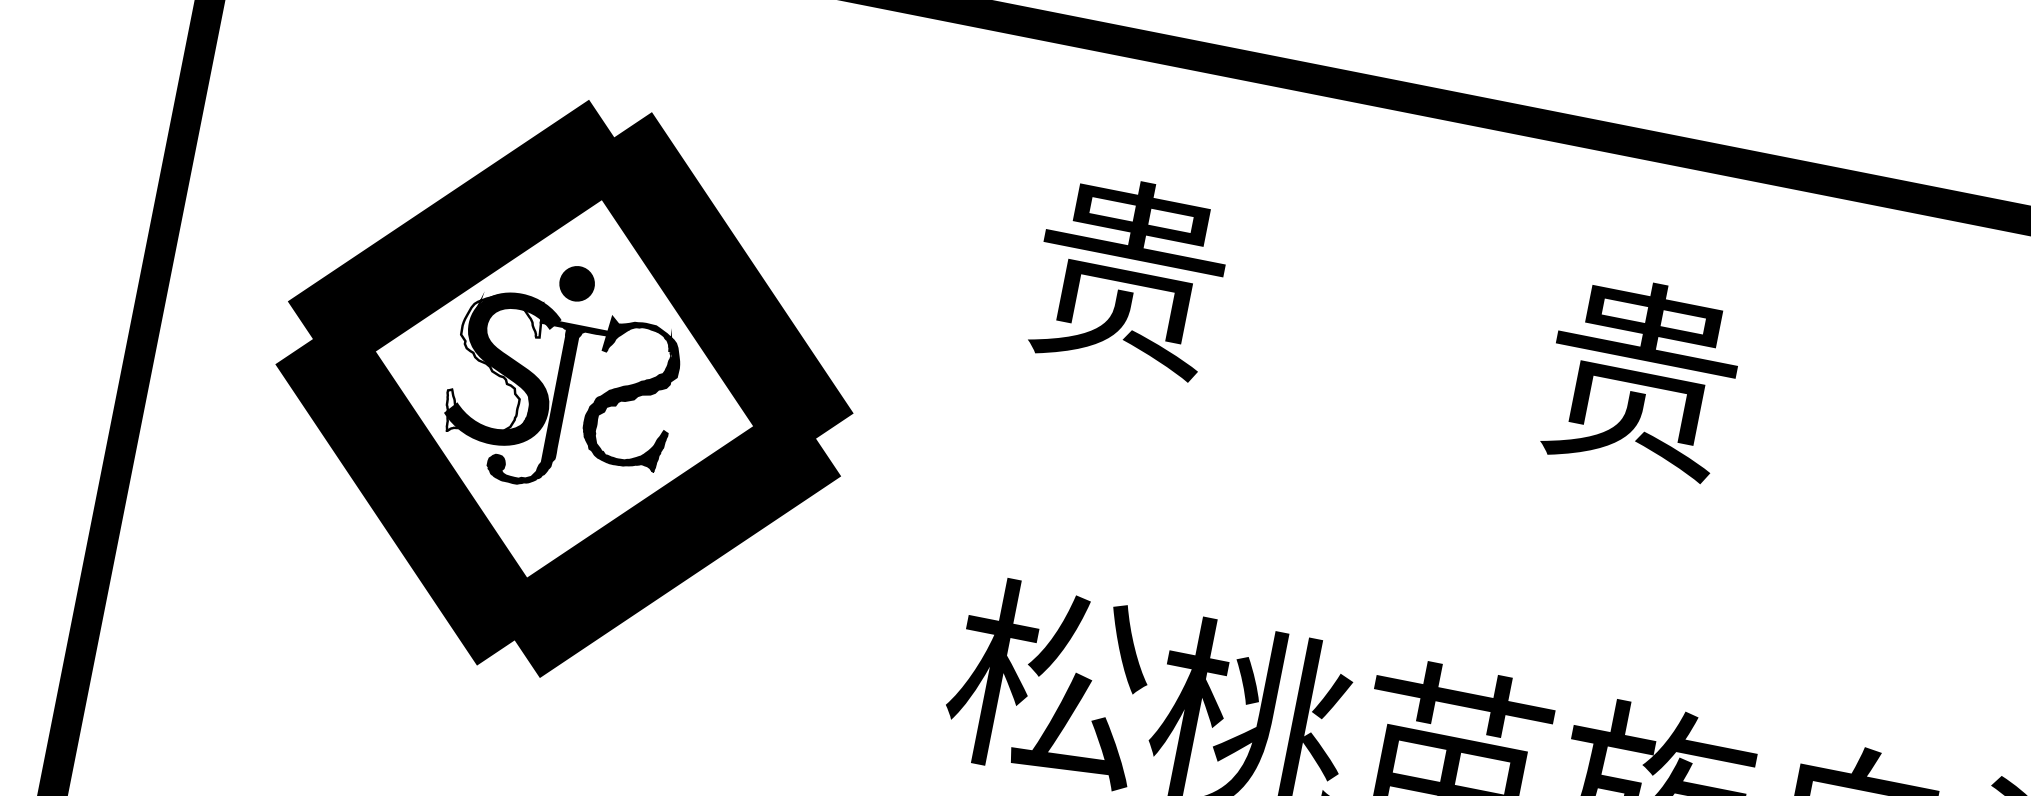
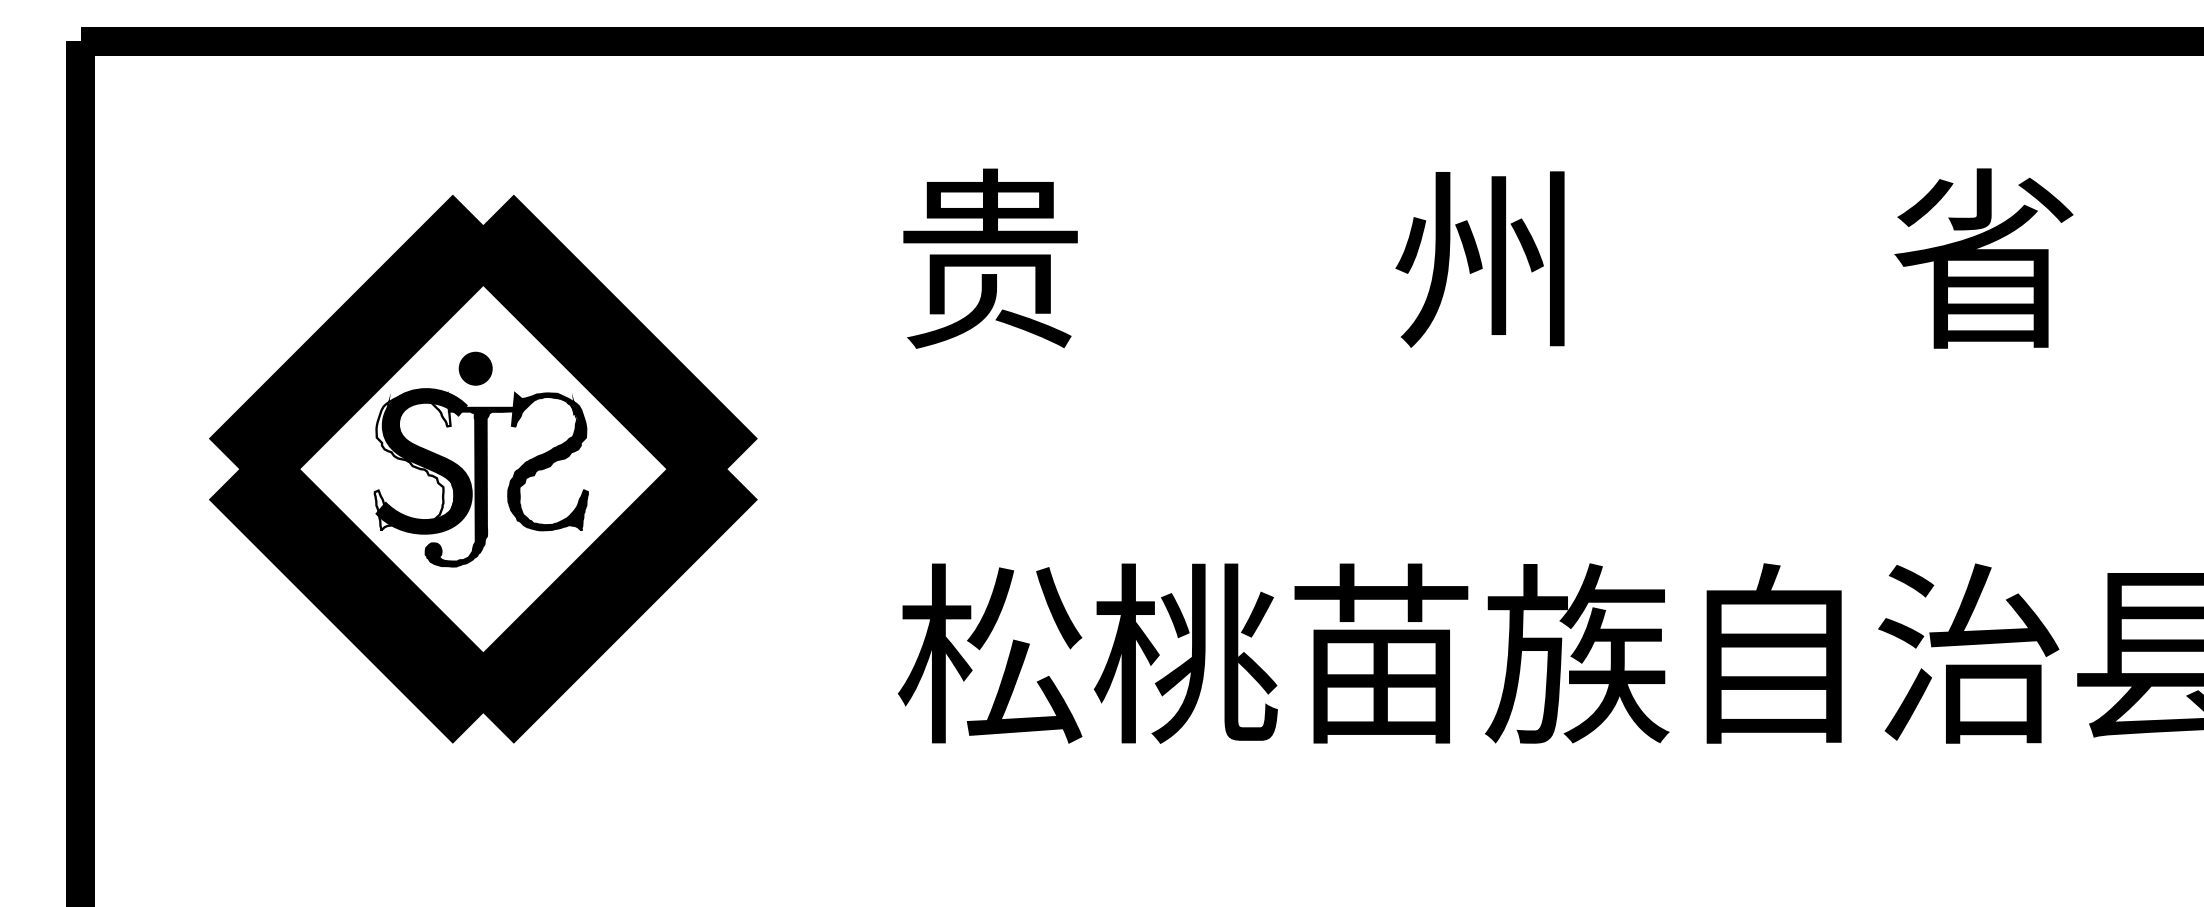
text: (1639, 376) -> (1484, 258), 贵 -> 州

